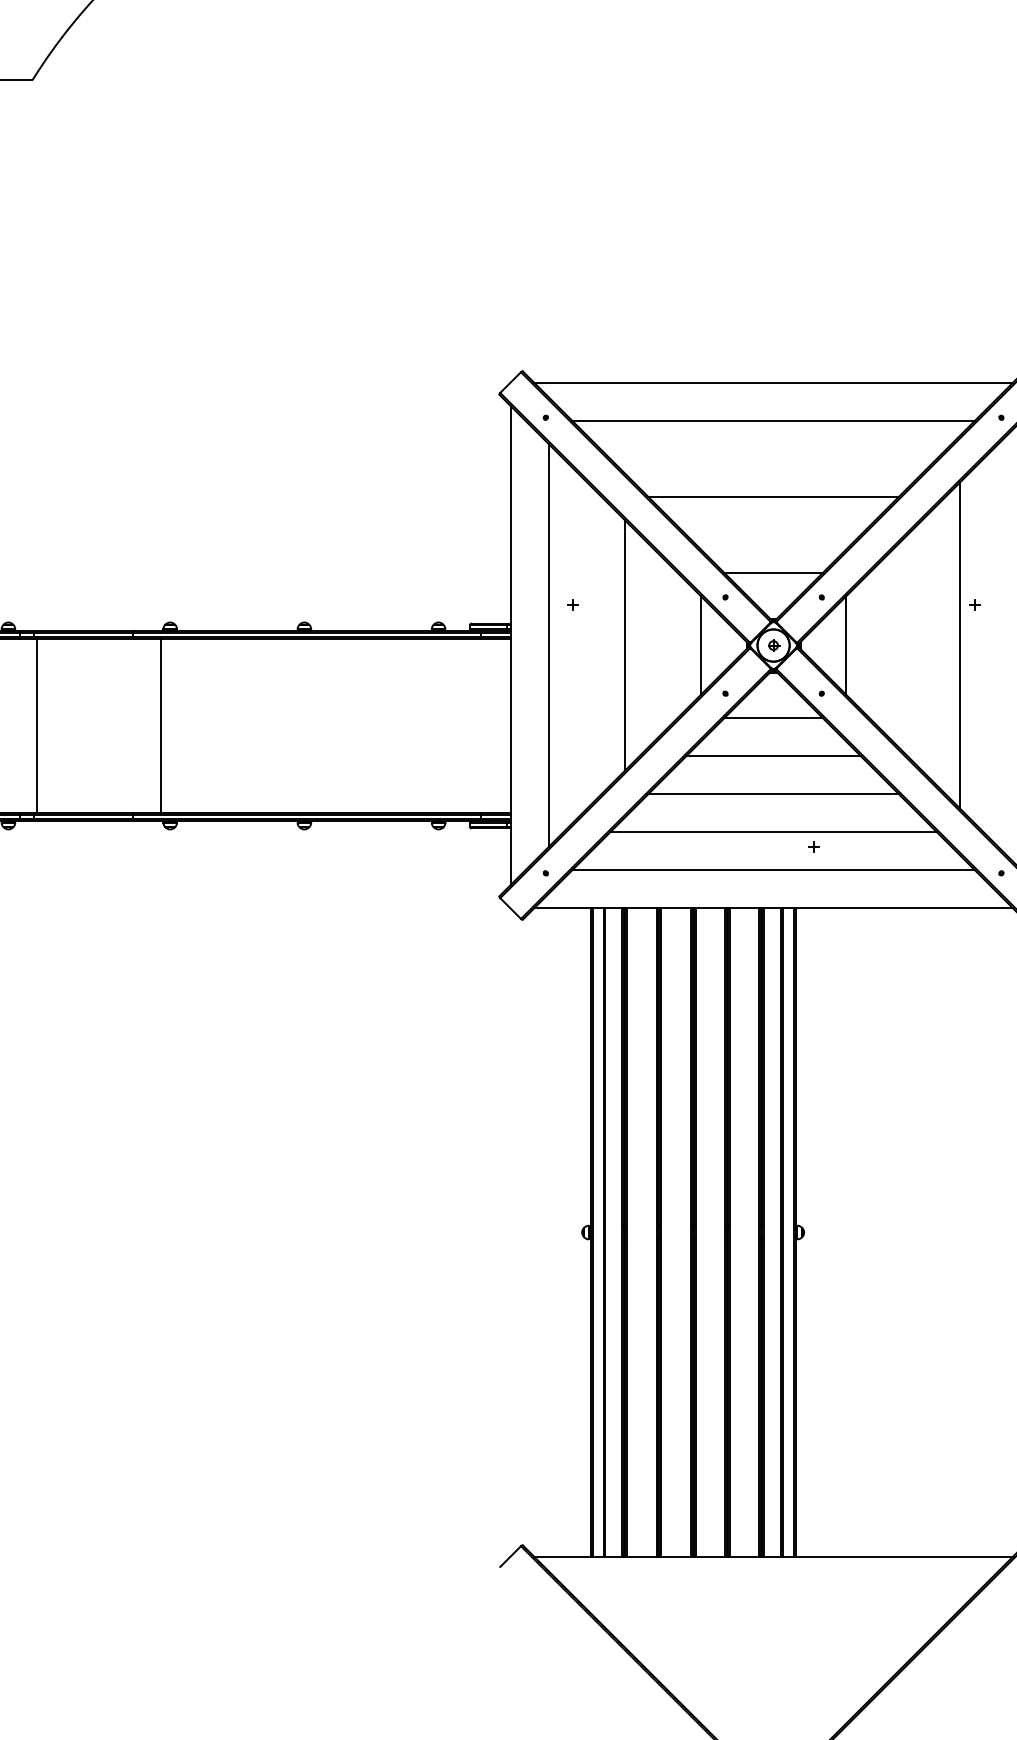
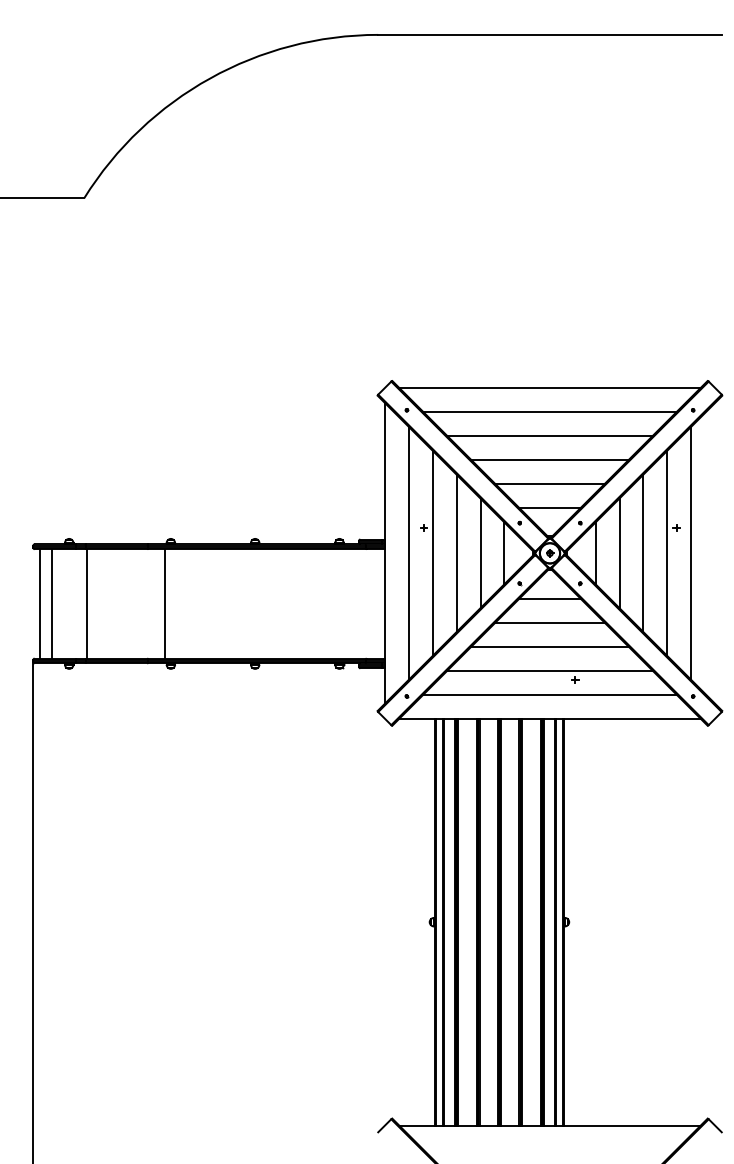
line: (772, 459) -> (549, 436), added
line: (772, 534) -> (549, 483), added
line: (998, 644) -> (691, 552), added
line: (586, 645) -> (432, 553), added
line: (662, 645) -> (480, 553), added
line: (884, 645) -> (619, 553), added
line: (922, 645) -> (643, 553), added

